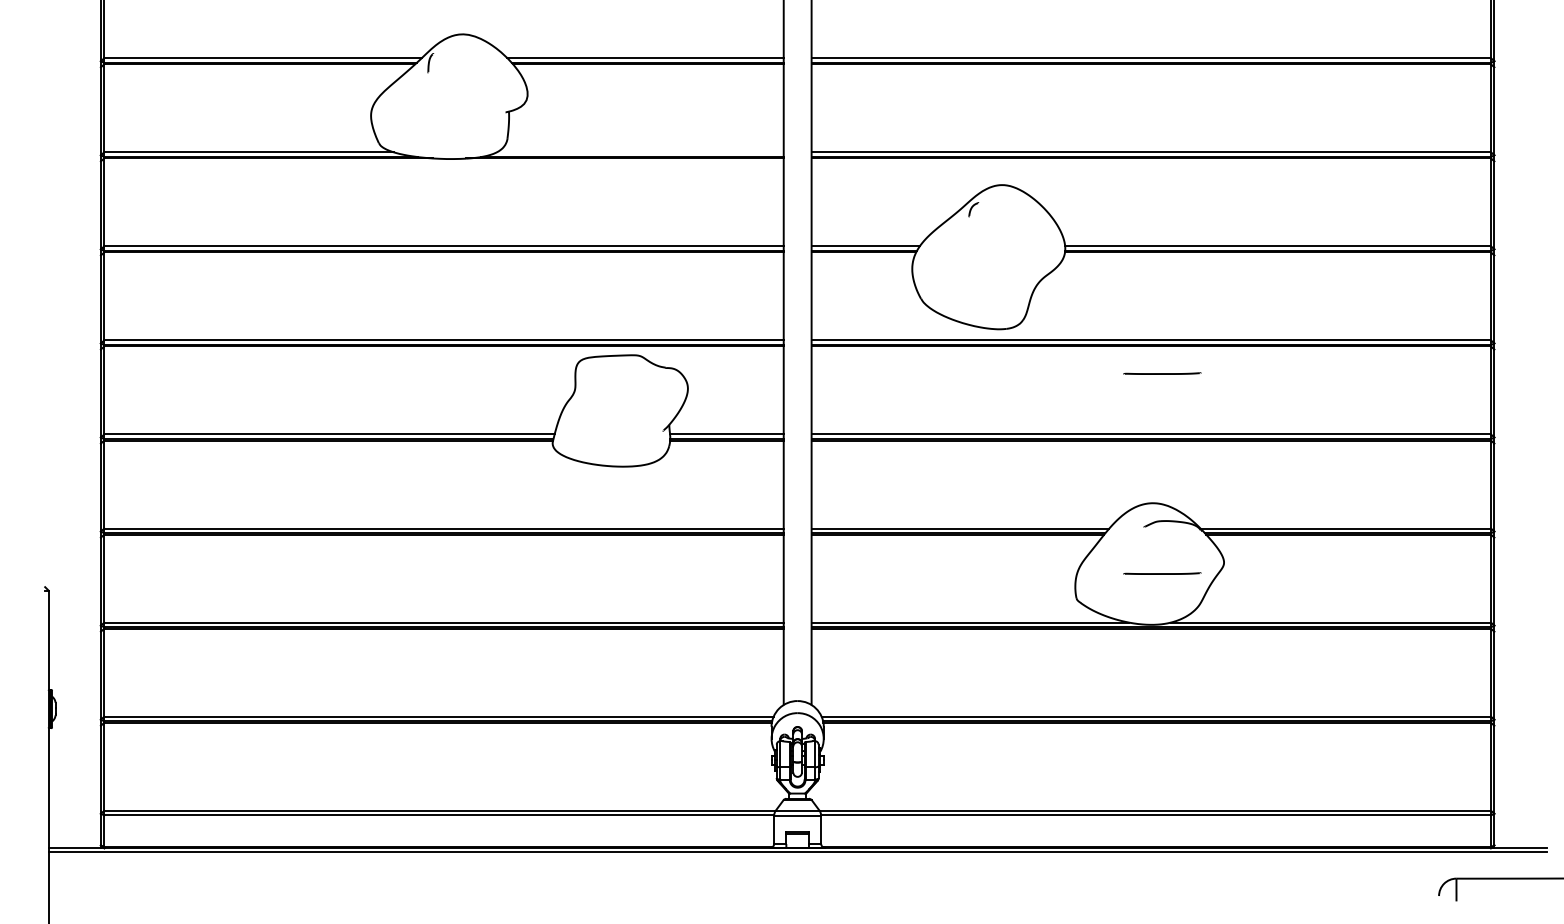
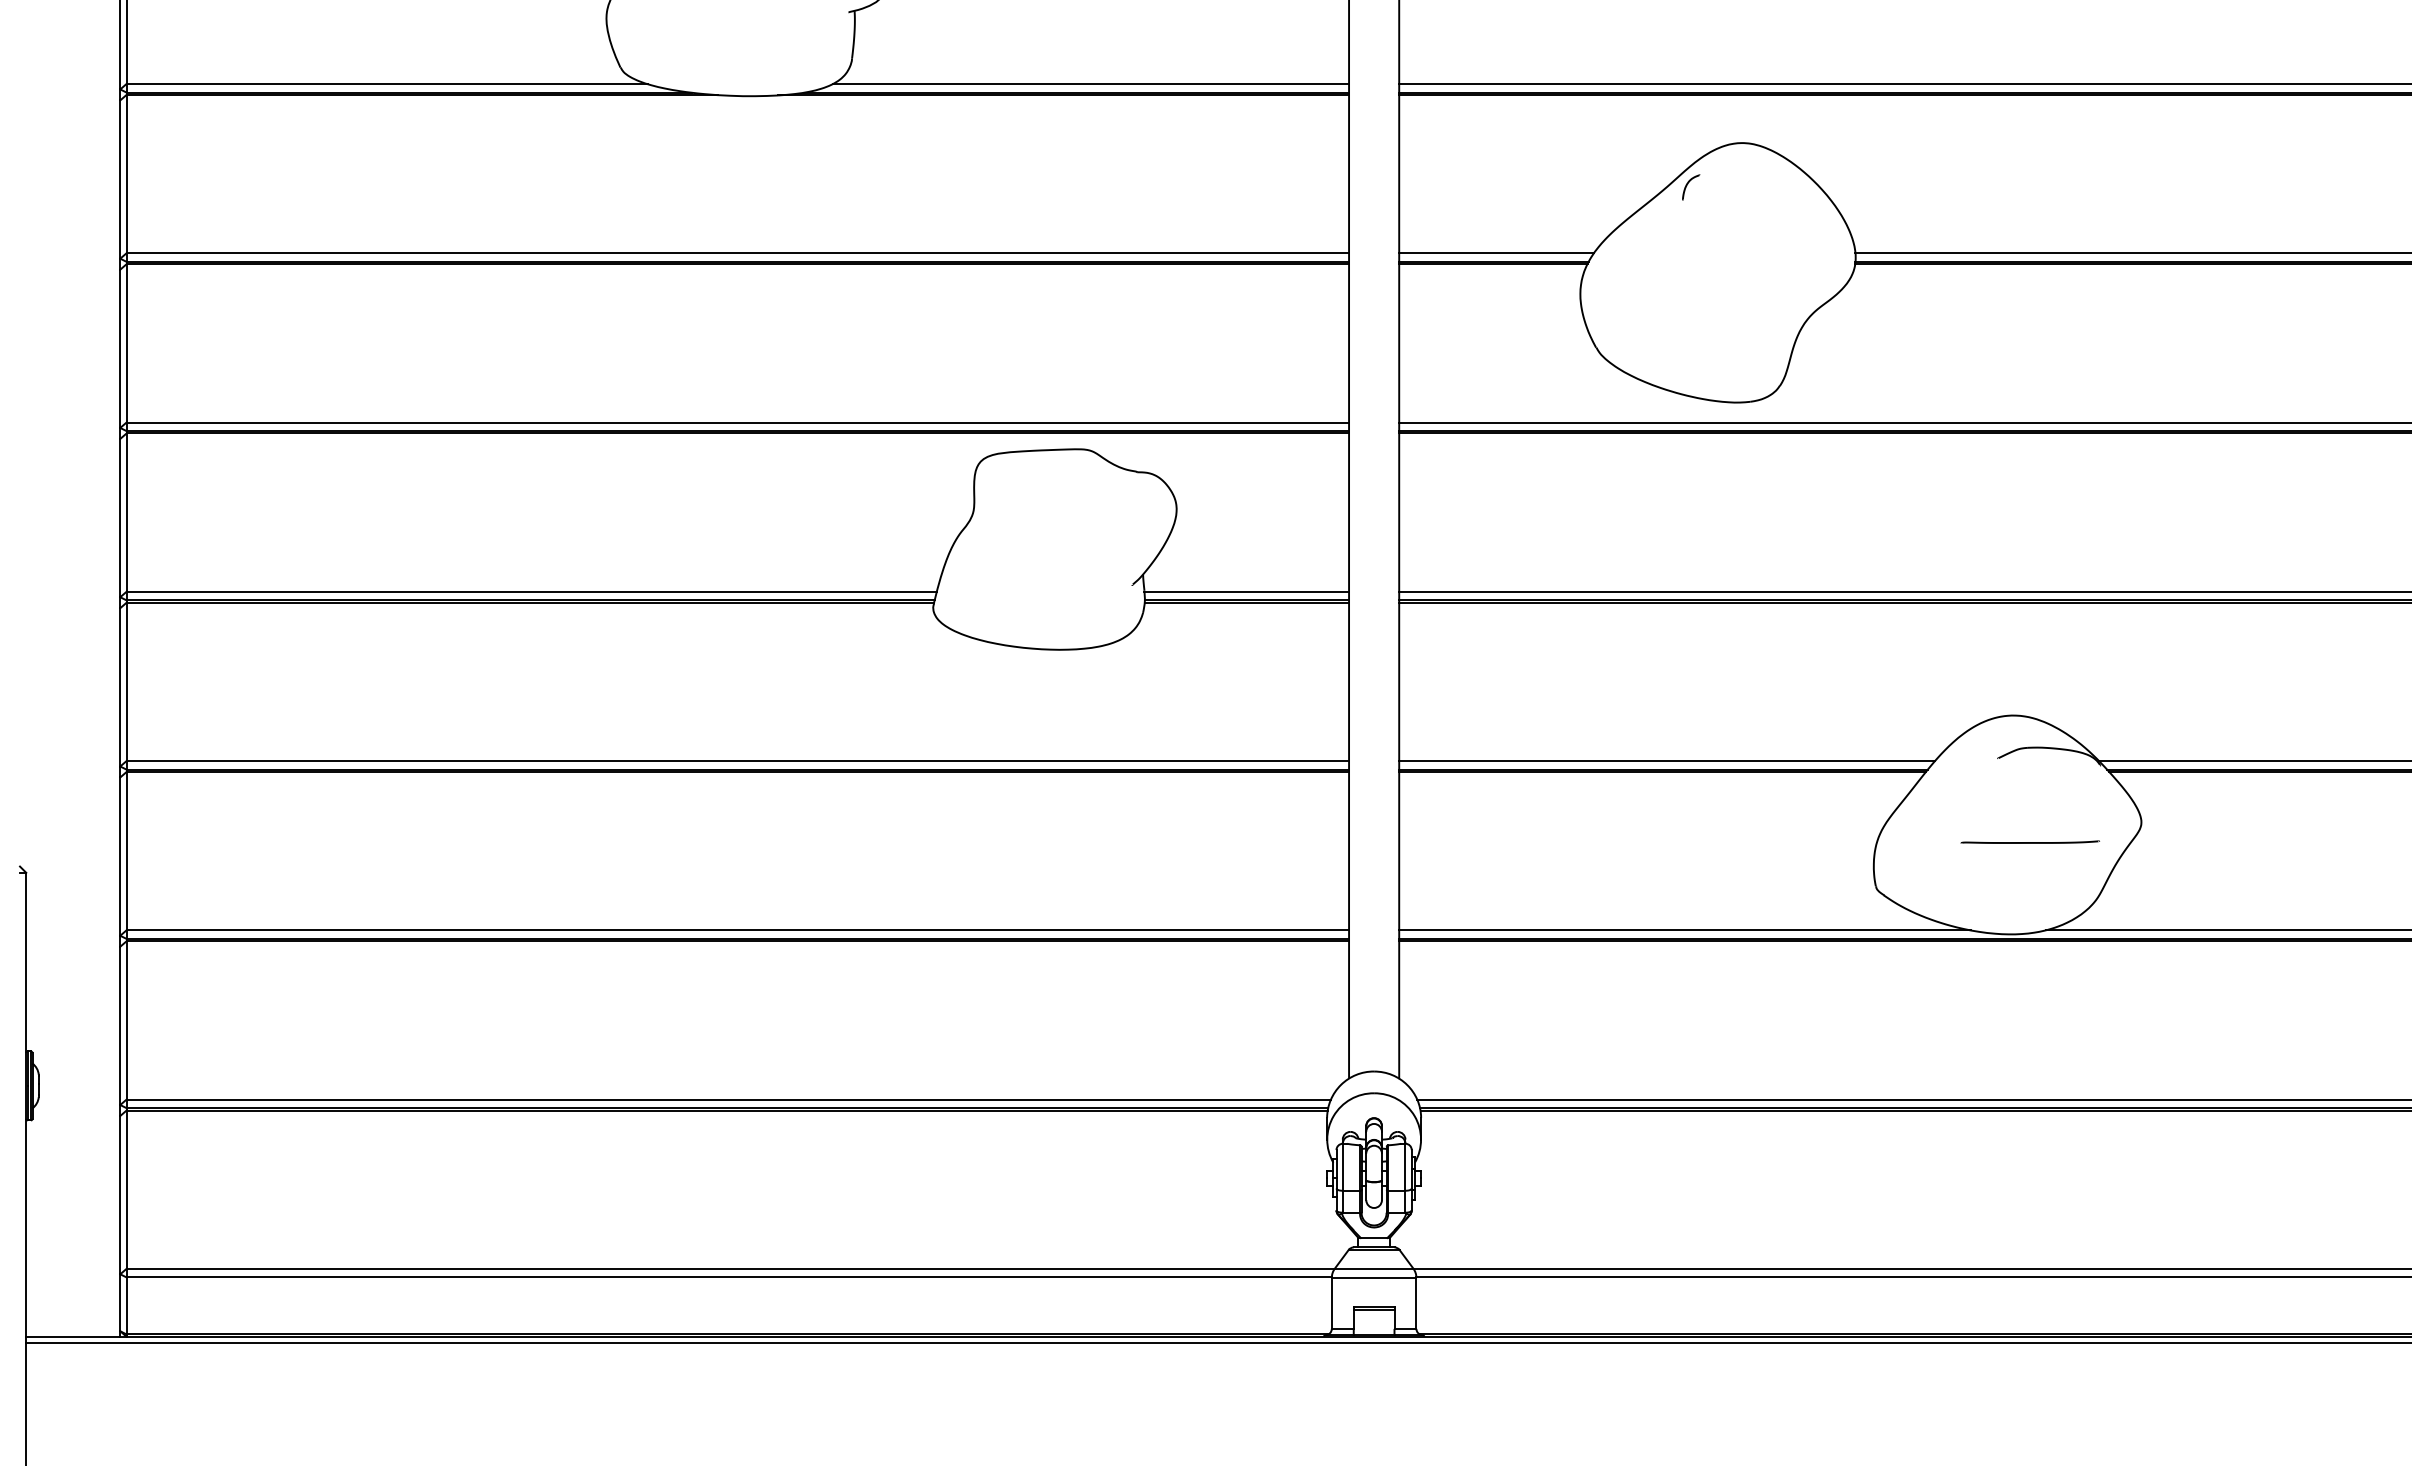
line: (639, 152) -> (1089, 84), added
line: (1162, 373) -> (2030, 482), removed

